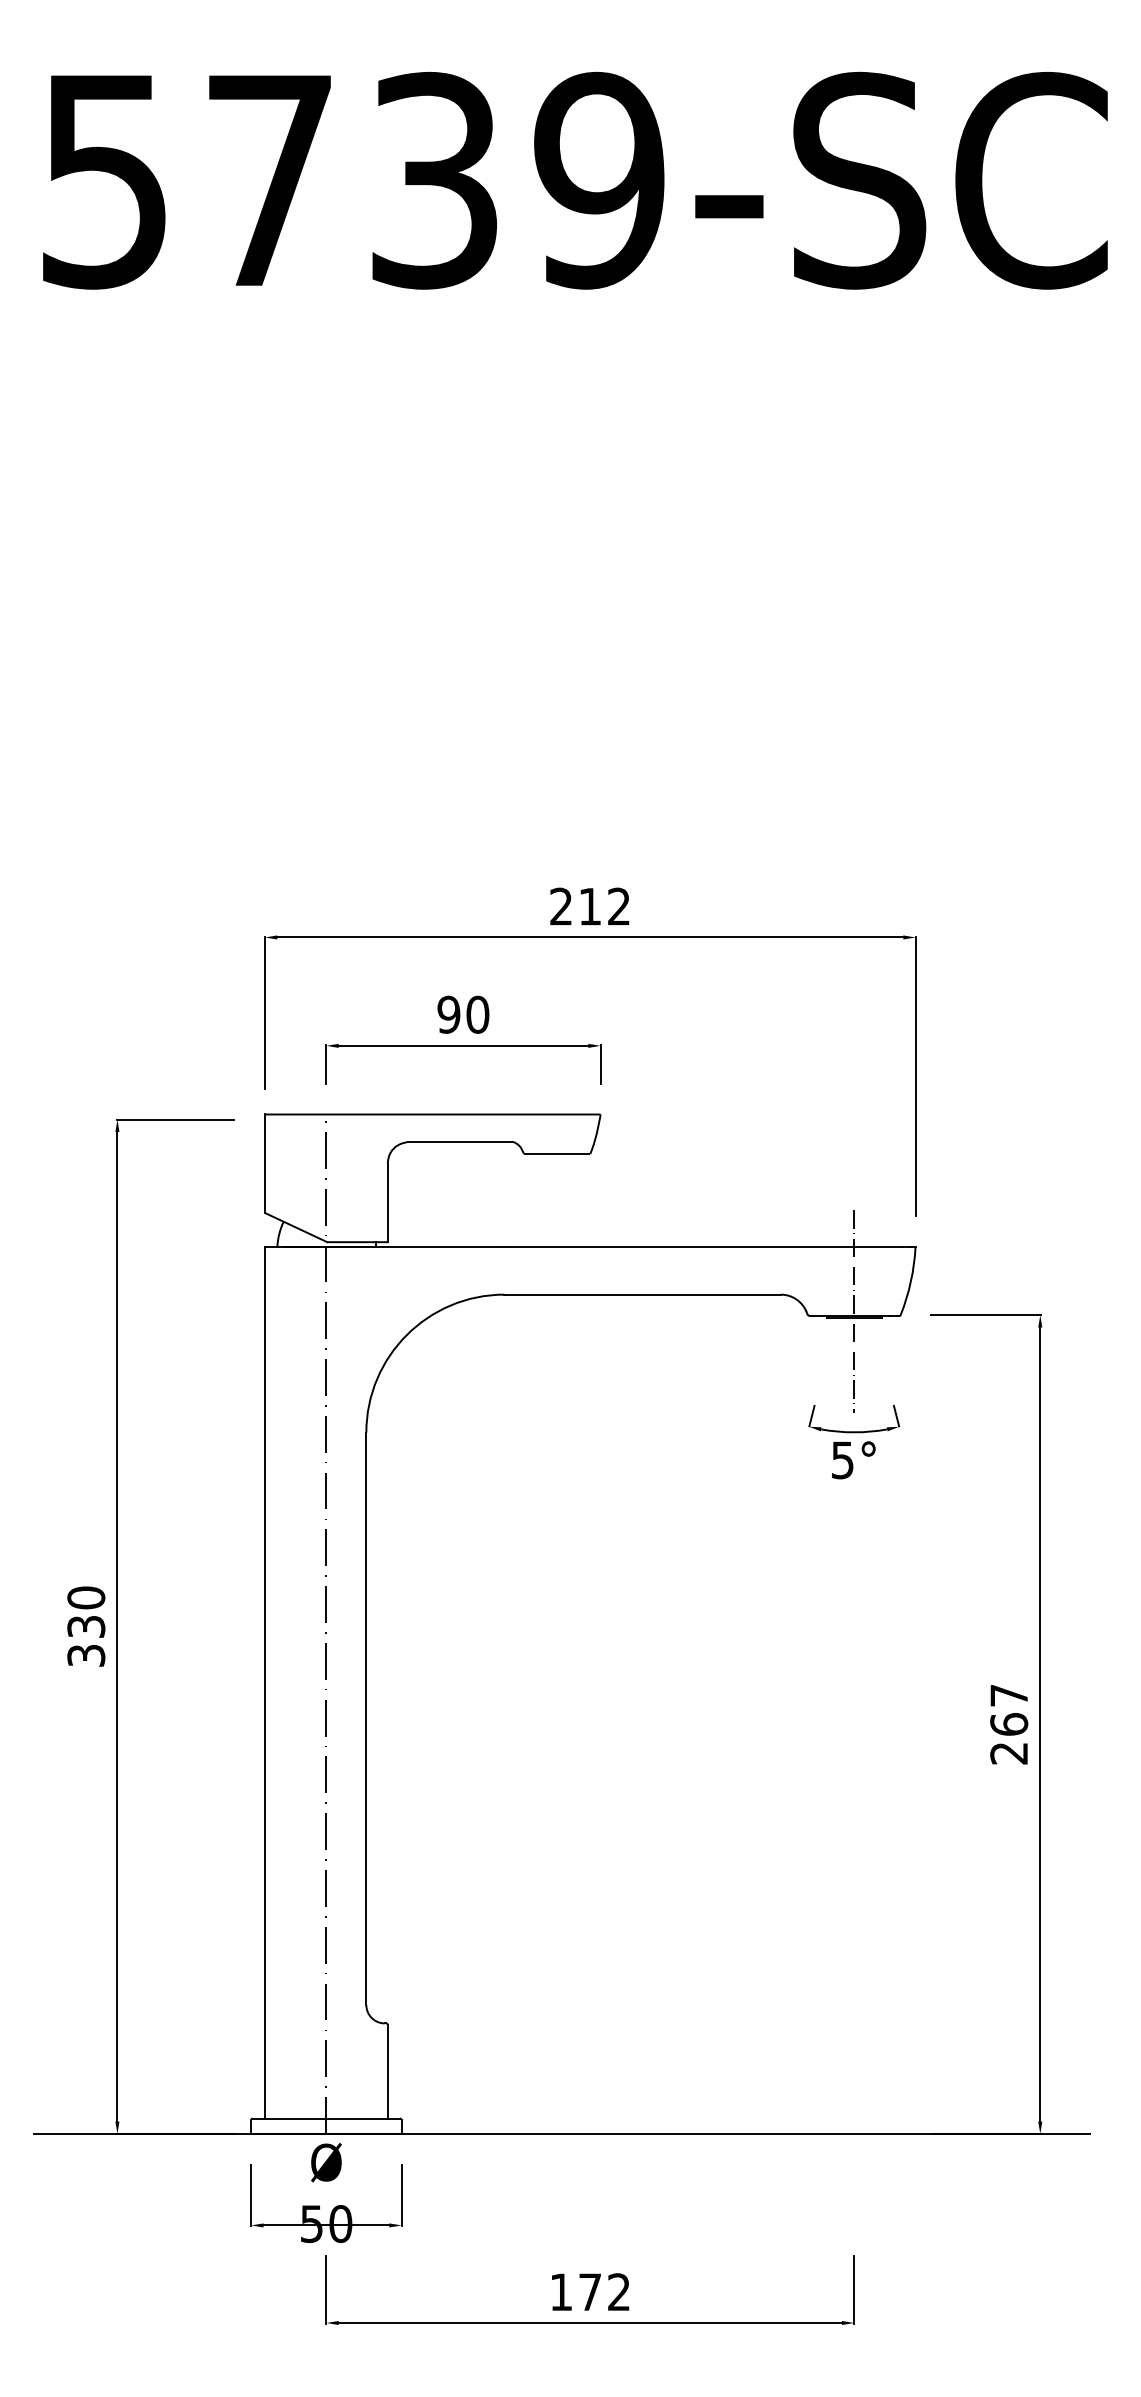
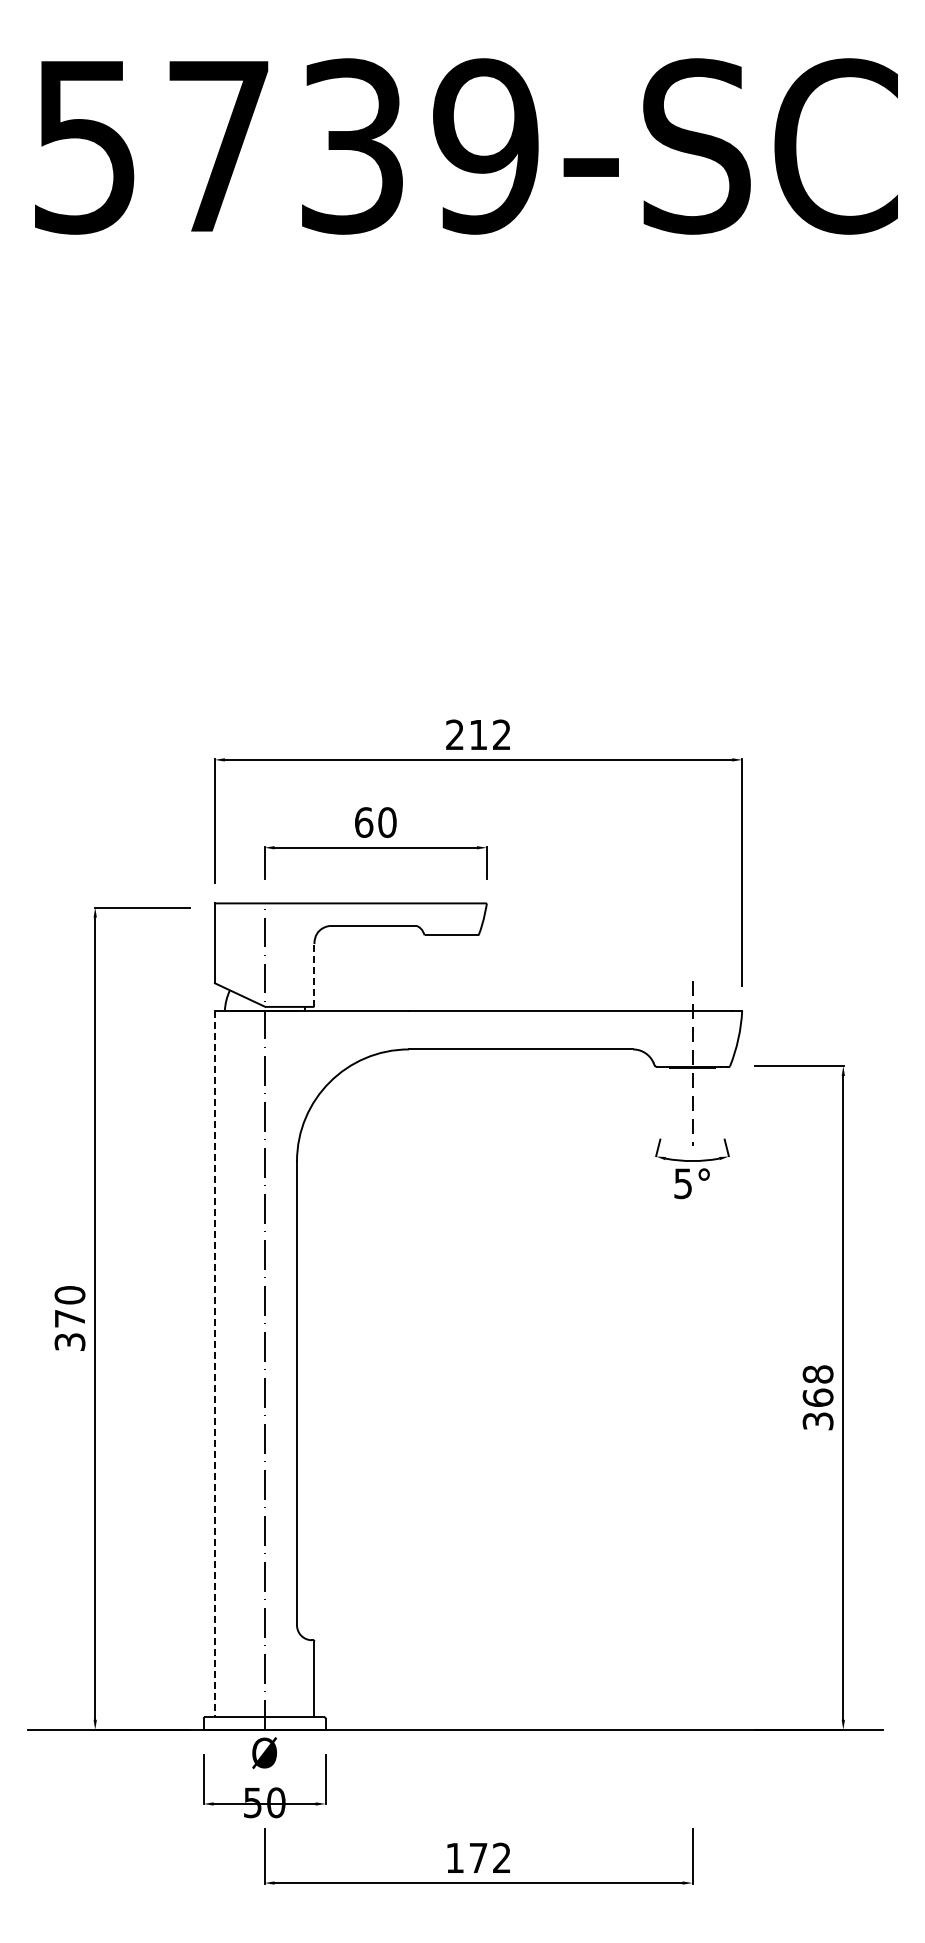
text: (448, 1014) -> (363, 822), 90 -> 60
line: (387, 1202) -> (314, 974), solid -> dashed
text: (85, 1626) -> (69, 1318), 330 -> 370
line: (264, 1683) -> (214, 1364), solid -> dashed
text: (1008, 1724) -> (817, 1397), 267 -> 368

